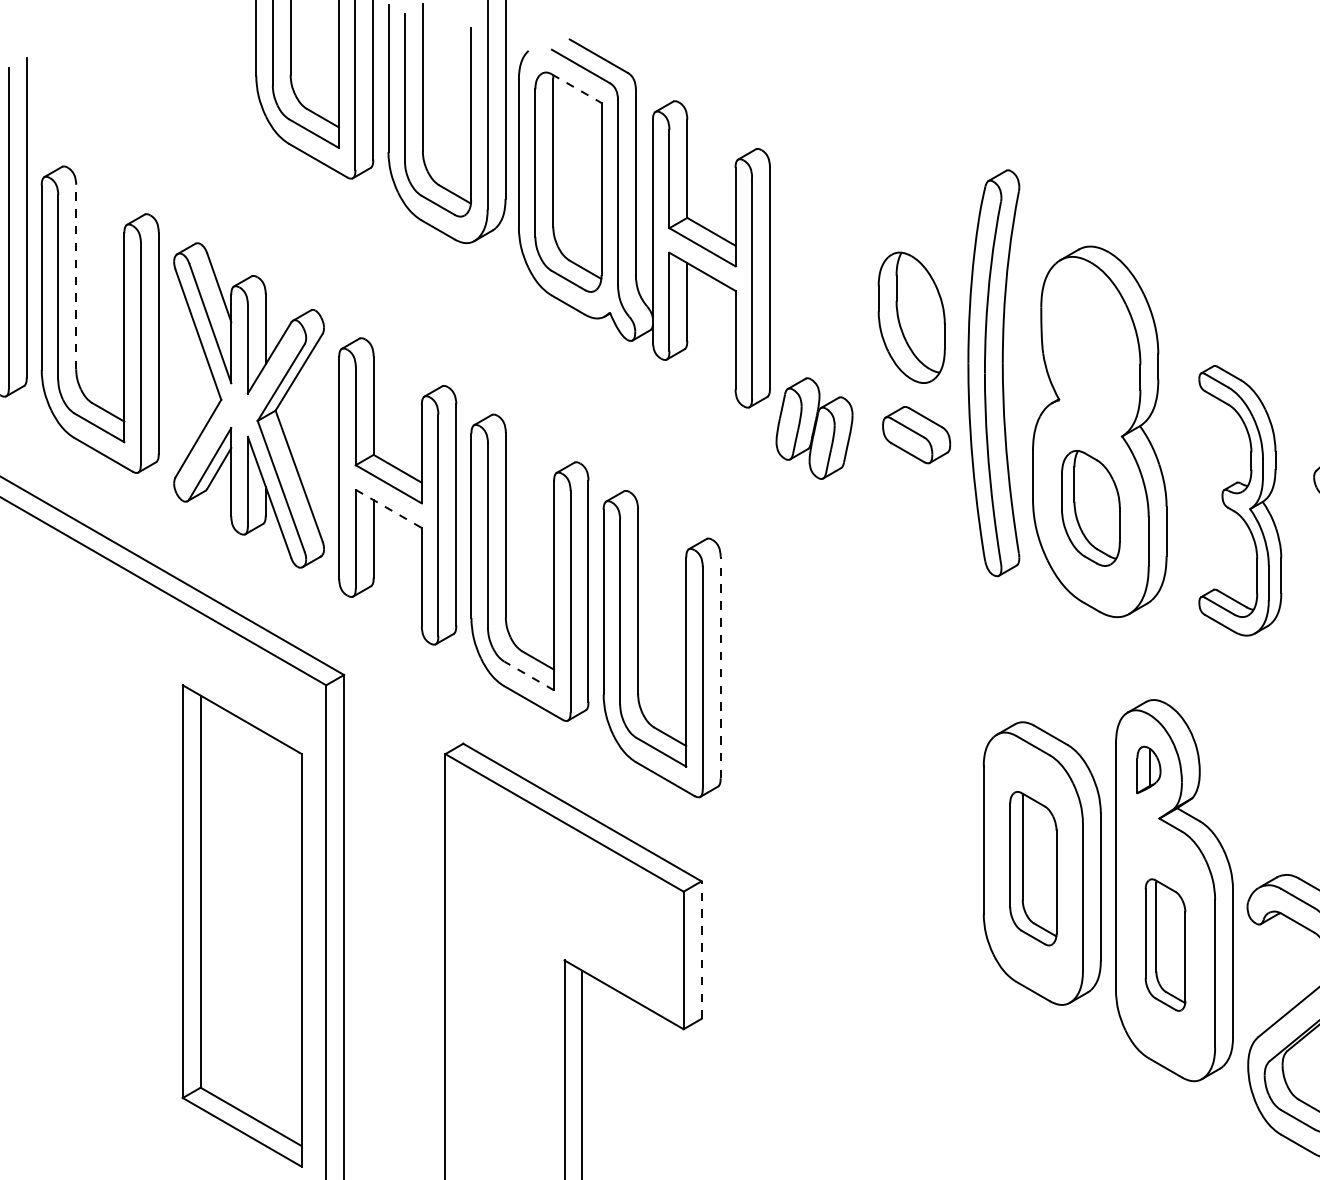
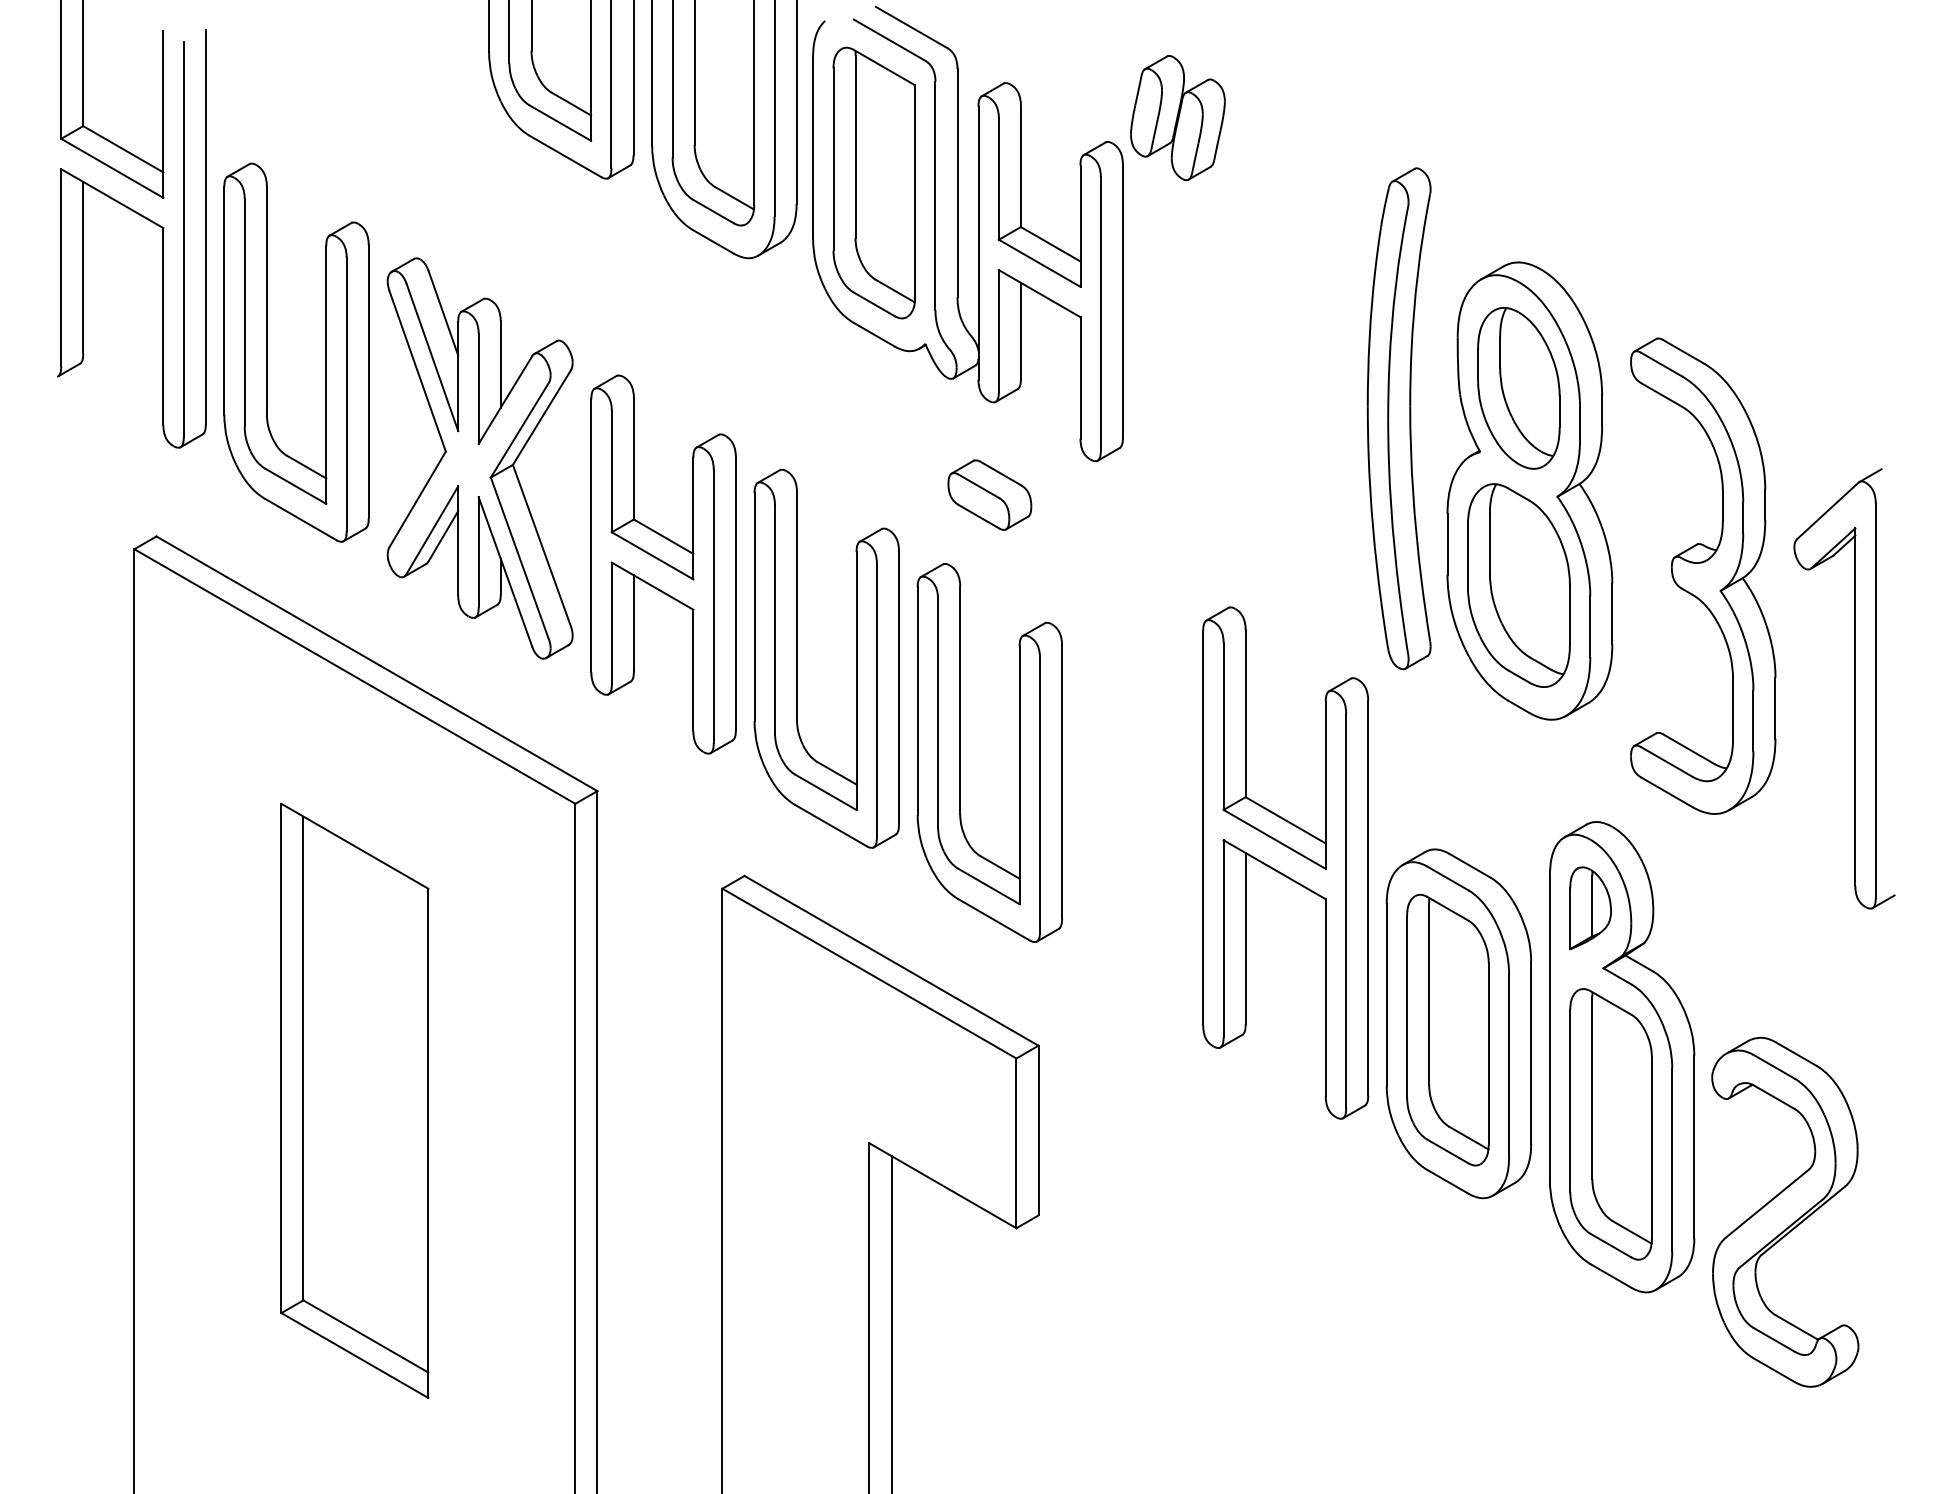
line: (576, 88) -> (884, 67), dashed -> solid
line: (75, 277) -> (266, 300), dashed -> solid
part: (911, 317) -> (1518, 388), moved
part: (814, 428) -> (1177, 118), moved
part: (916, 434) -> (989, 494), moved
part: (1240, 500) -> (1703, 575), size x1.43
part: (1090, 508) -> (1518, 585), size x1.43
line: (389, 509) -> (653, 586), dashed -> solid
line: (720, 667) -> (1062, 781), dashed -> solid
line: (528, 676) -> (825, 792), dashed -> solid
part: (901, 732) -> (1285, 862), added
part: (1148, 770) -> (1590, 908), size x1.43
part: (1033, 868) -> (1447, 1029), size x1.43
part: (242, 925) -> (354, 1100), moved
part: (1165, 945) -> (1610, 1124), size x1.67
line: (701, 950) -> (1038, 1130), dashed -> solid

